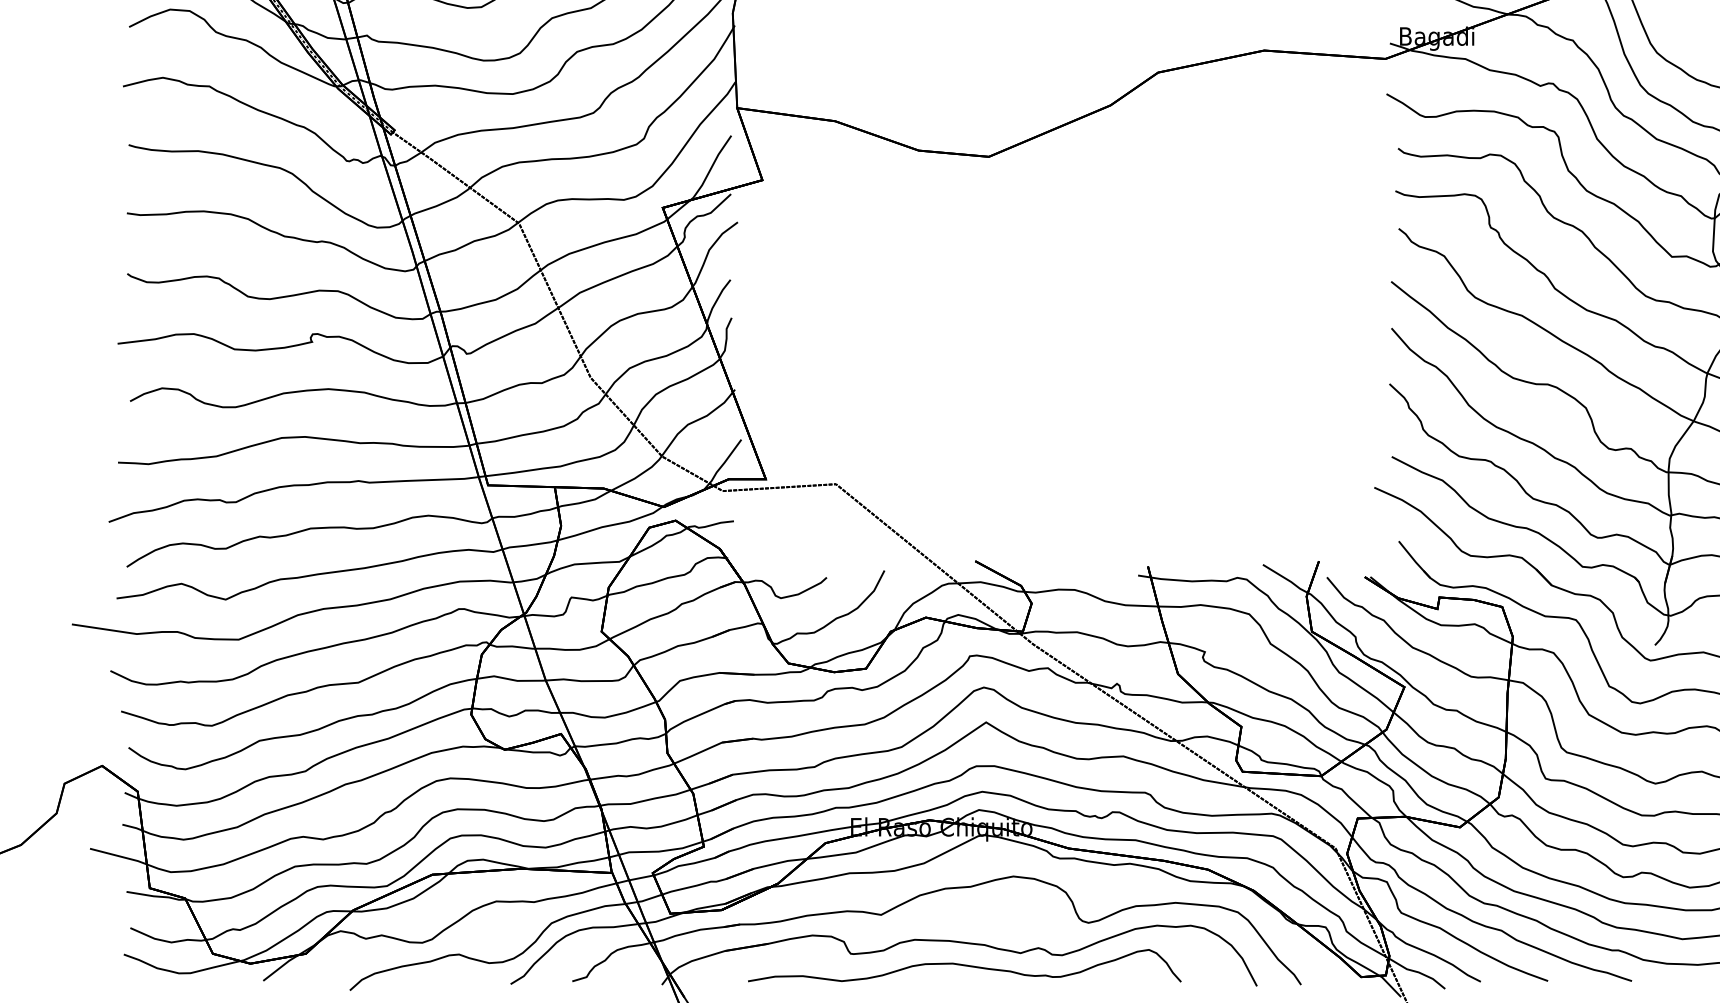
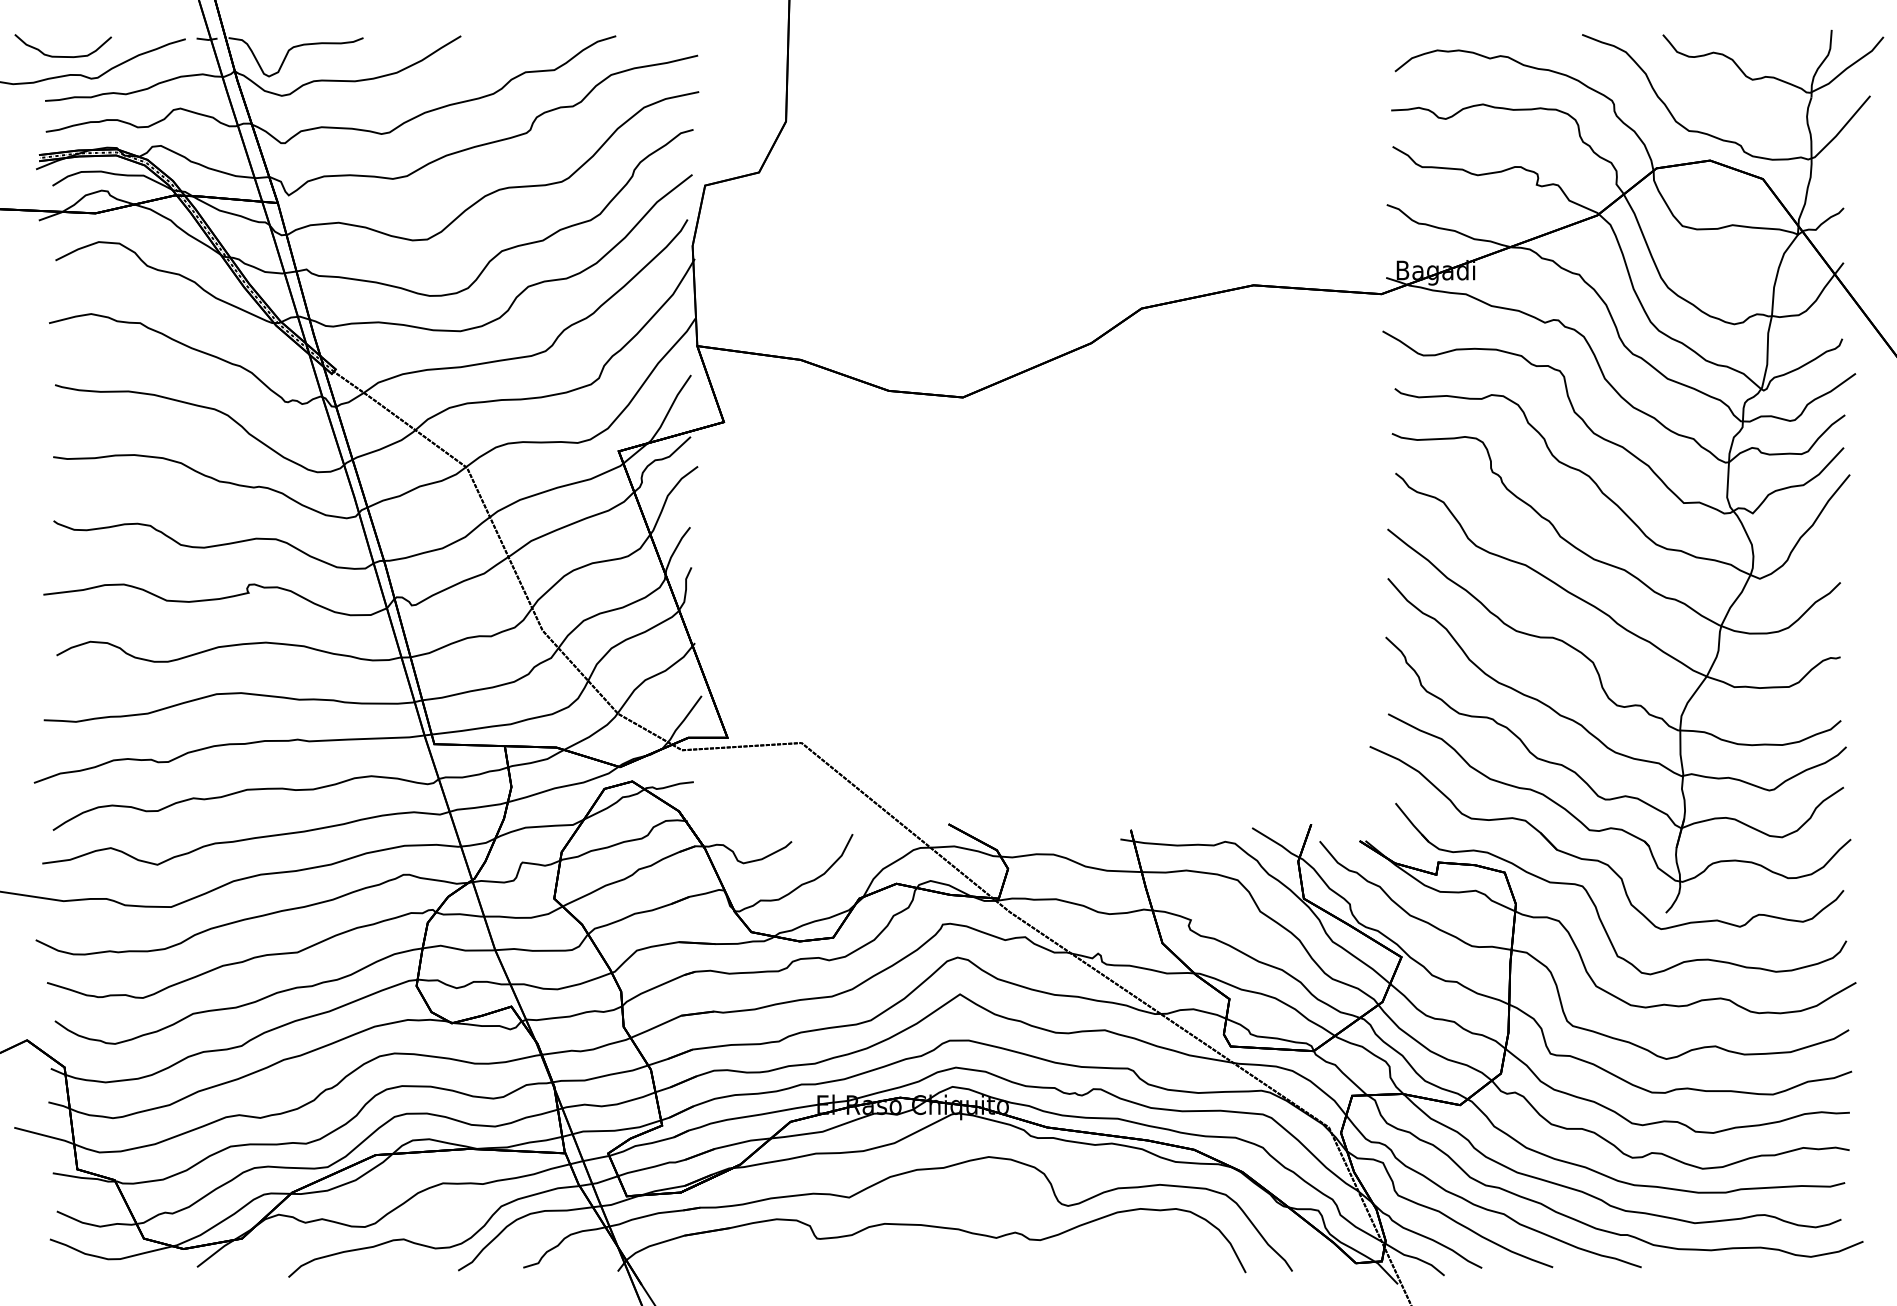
curve: (964, 965) -> (937, 1250), removed

